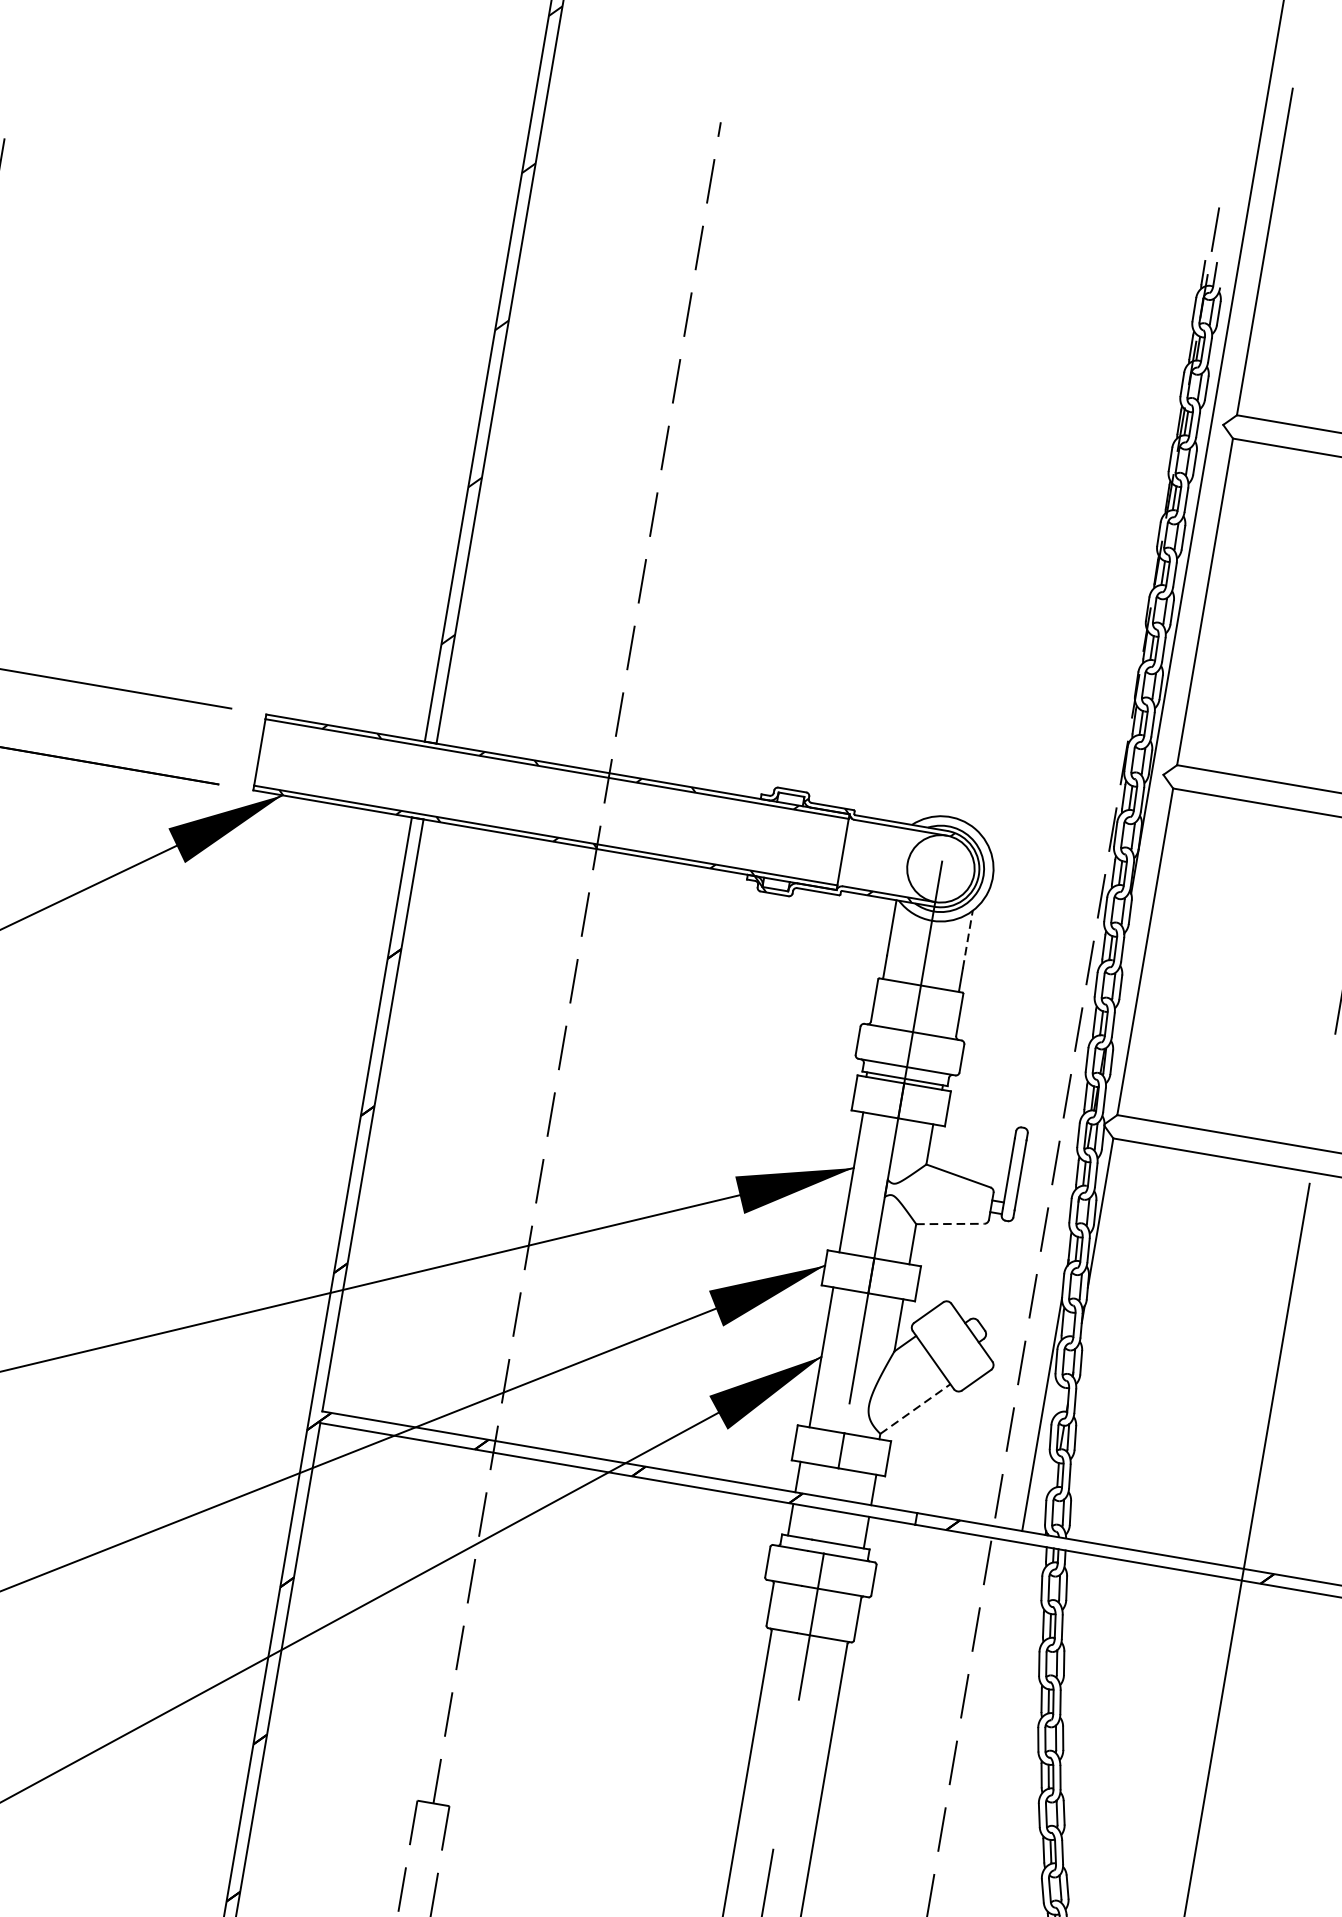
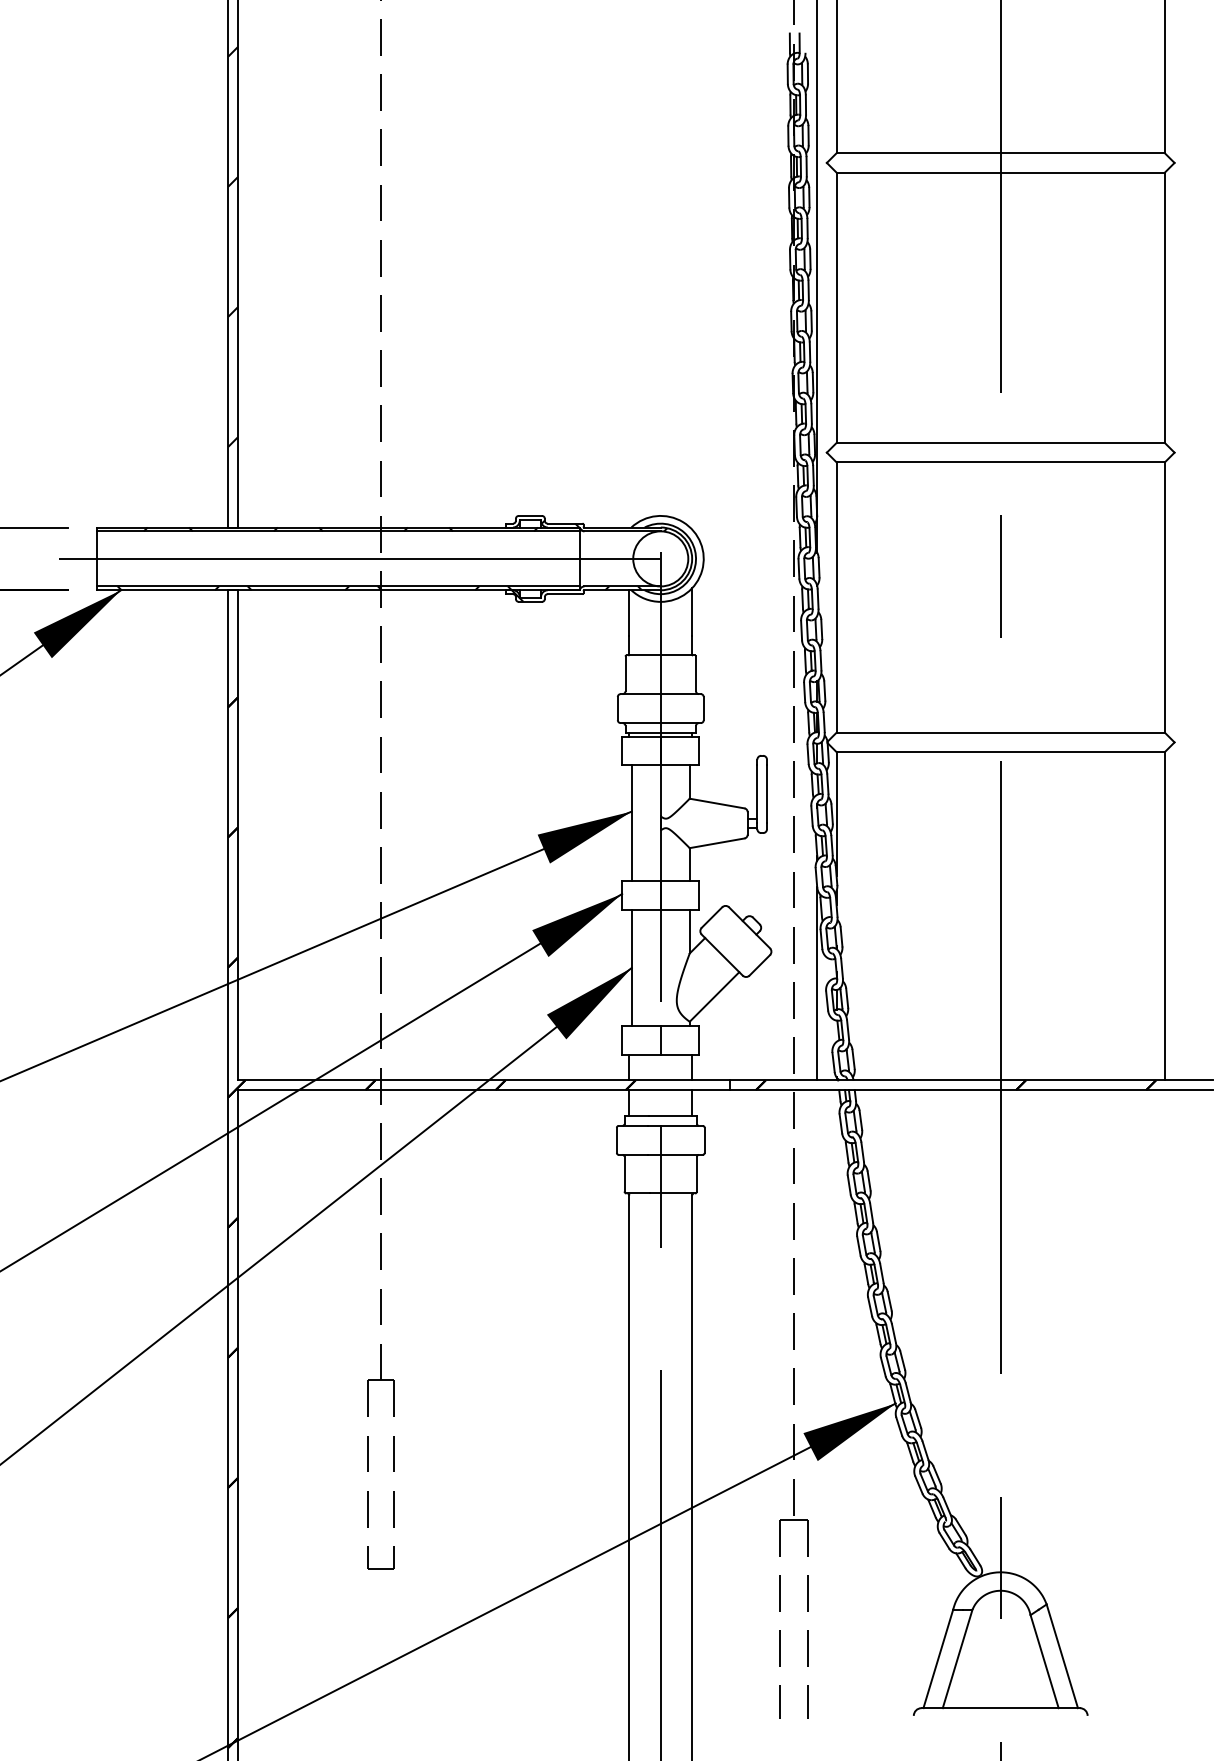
line: (577, 806) -> (359, 558), added
line: (968, 940) -> (692, 612), dashed -> solid
line: (950, 1224) -> (717, 843), dashed -> solid
line: (915, 1408) -> (714, 996), dashed -> solid

